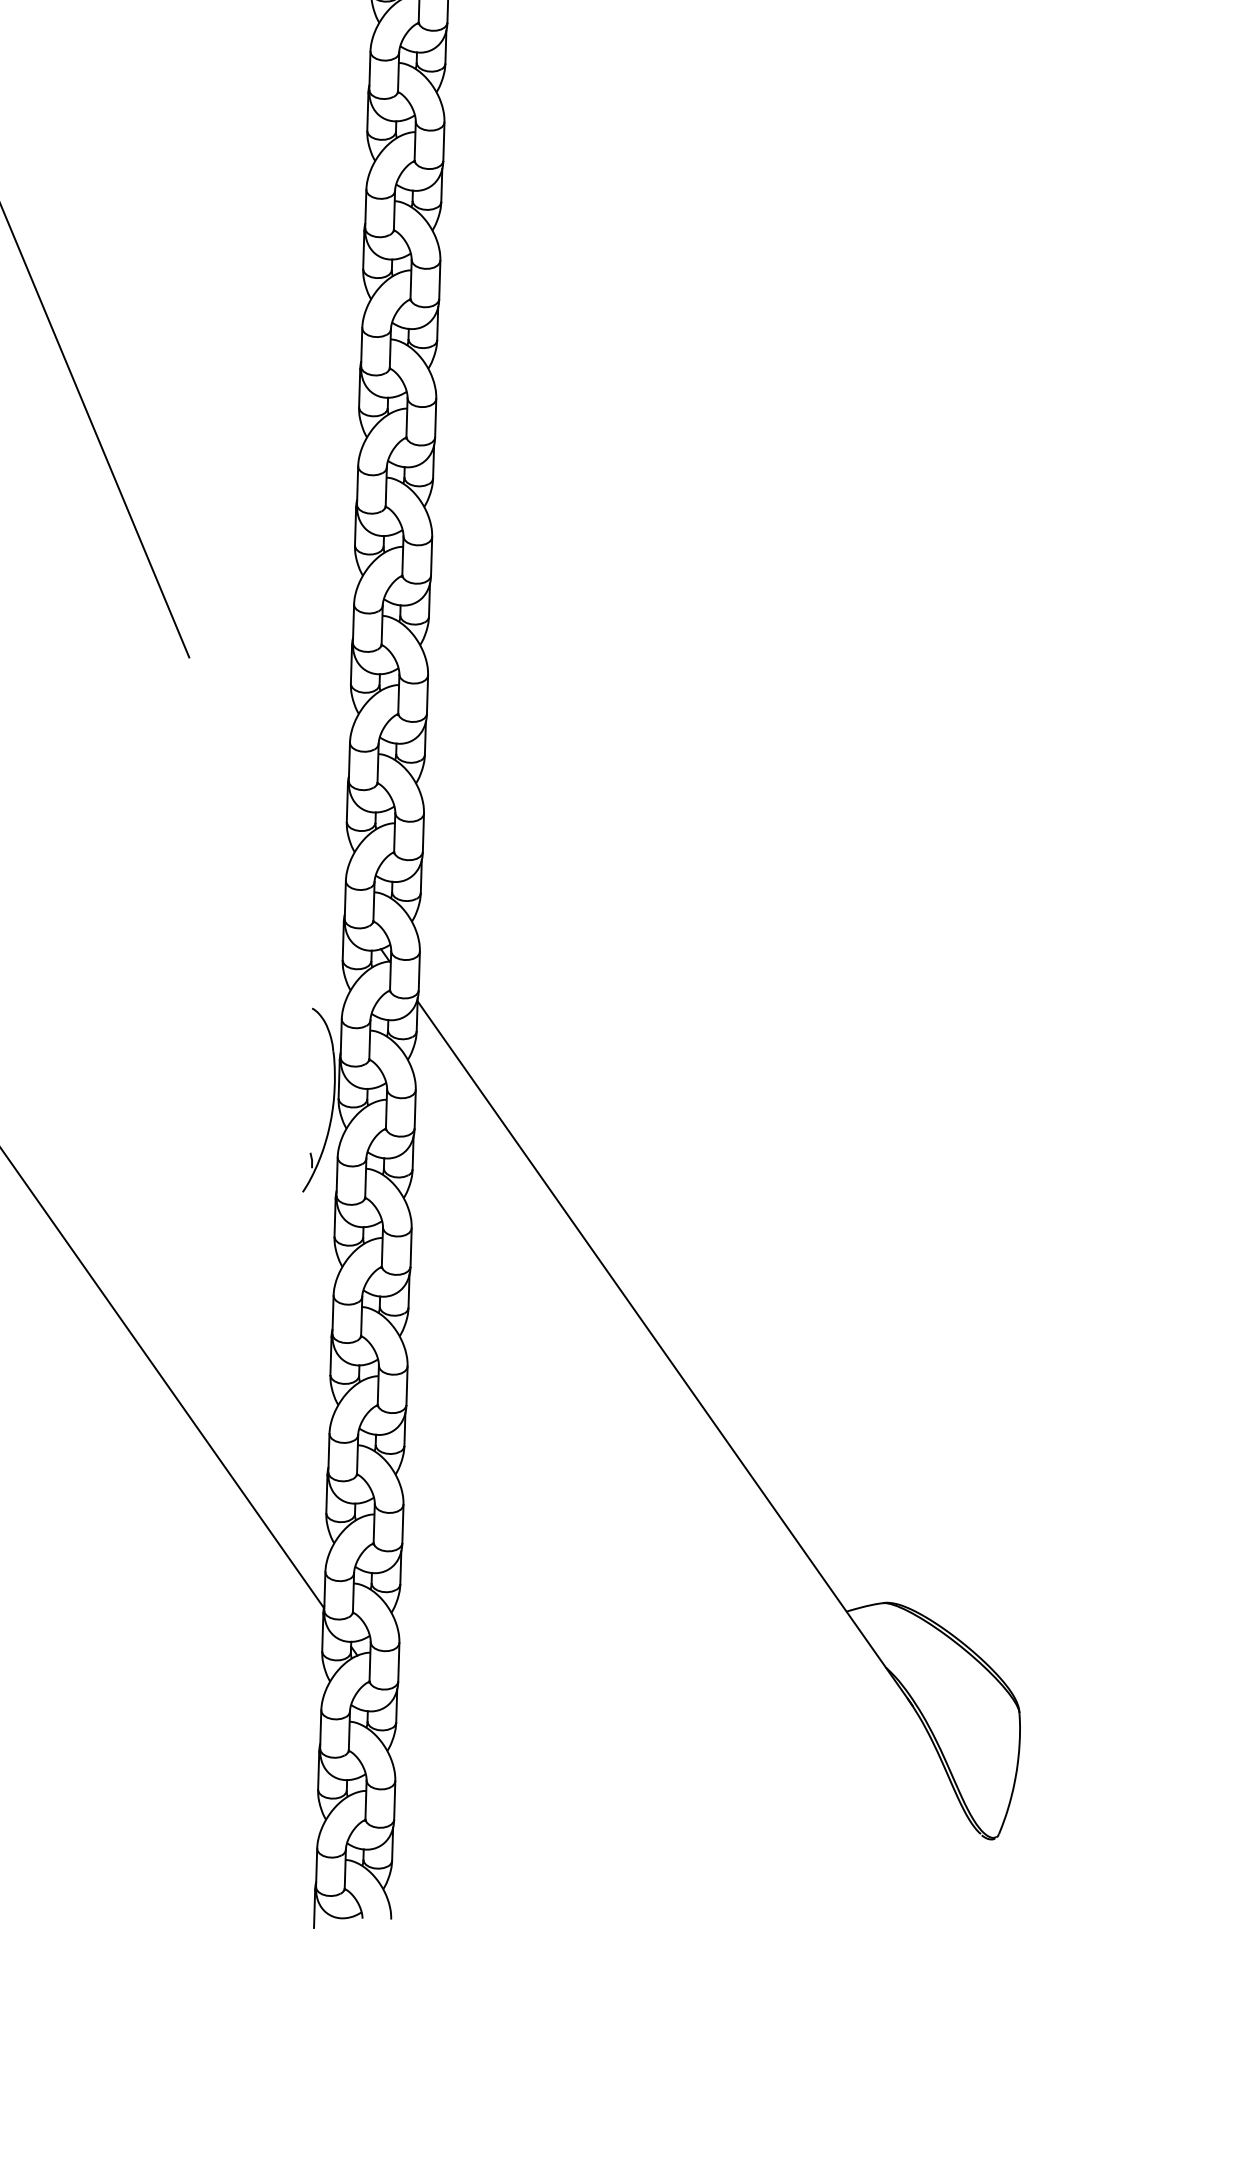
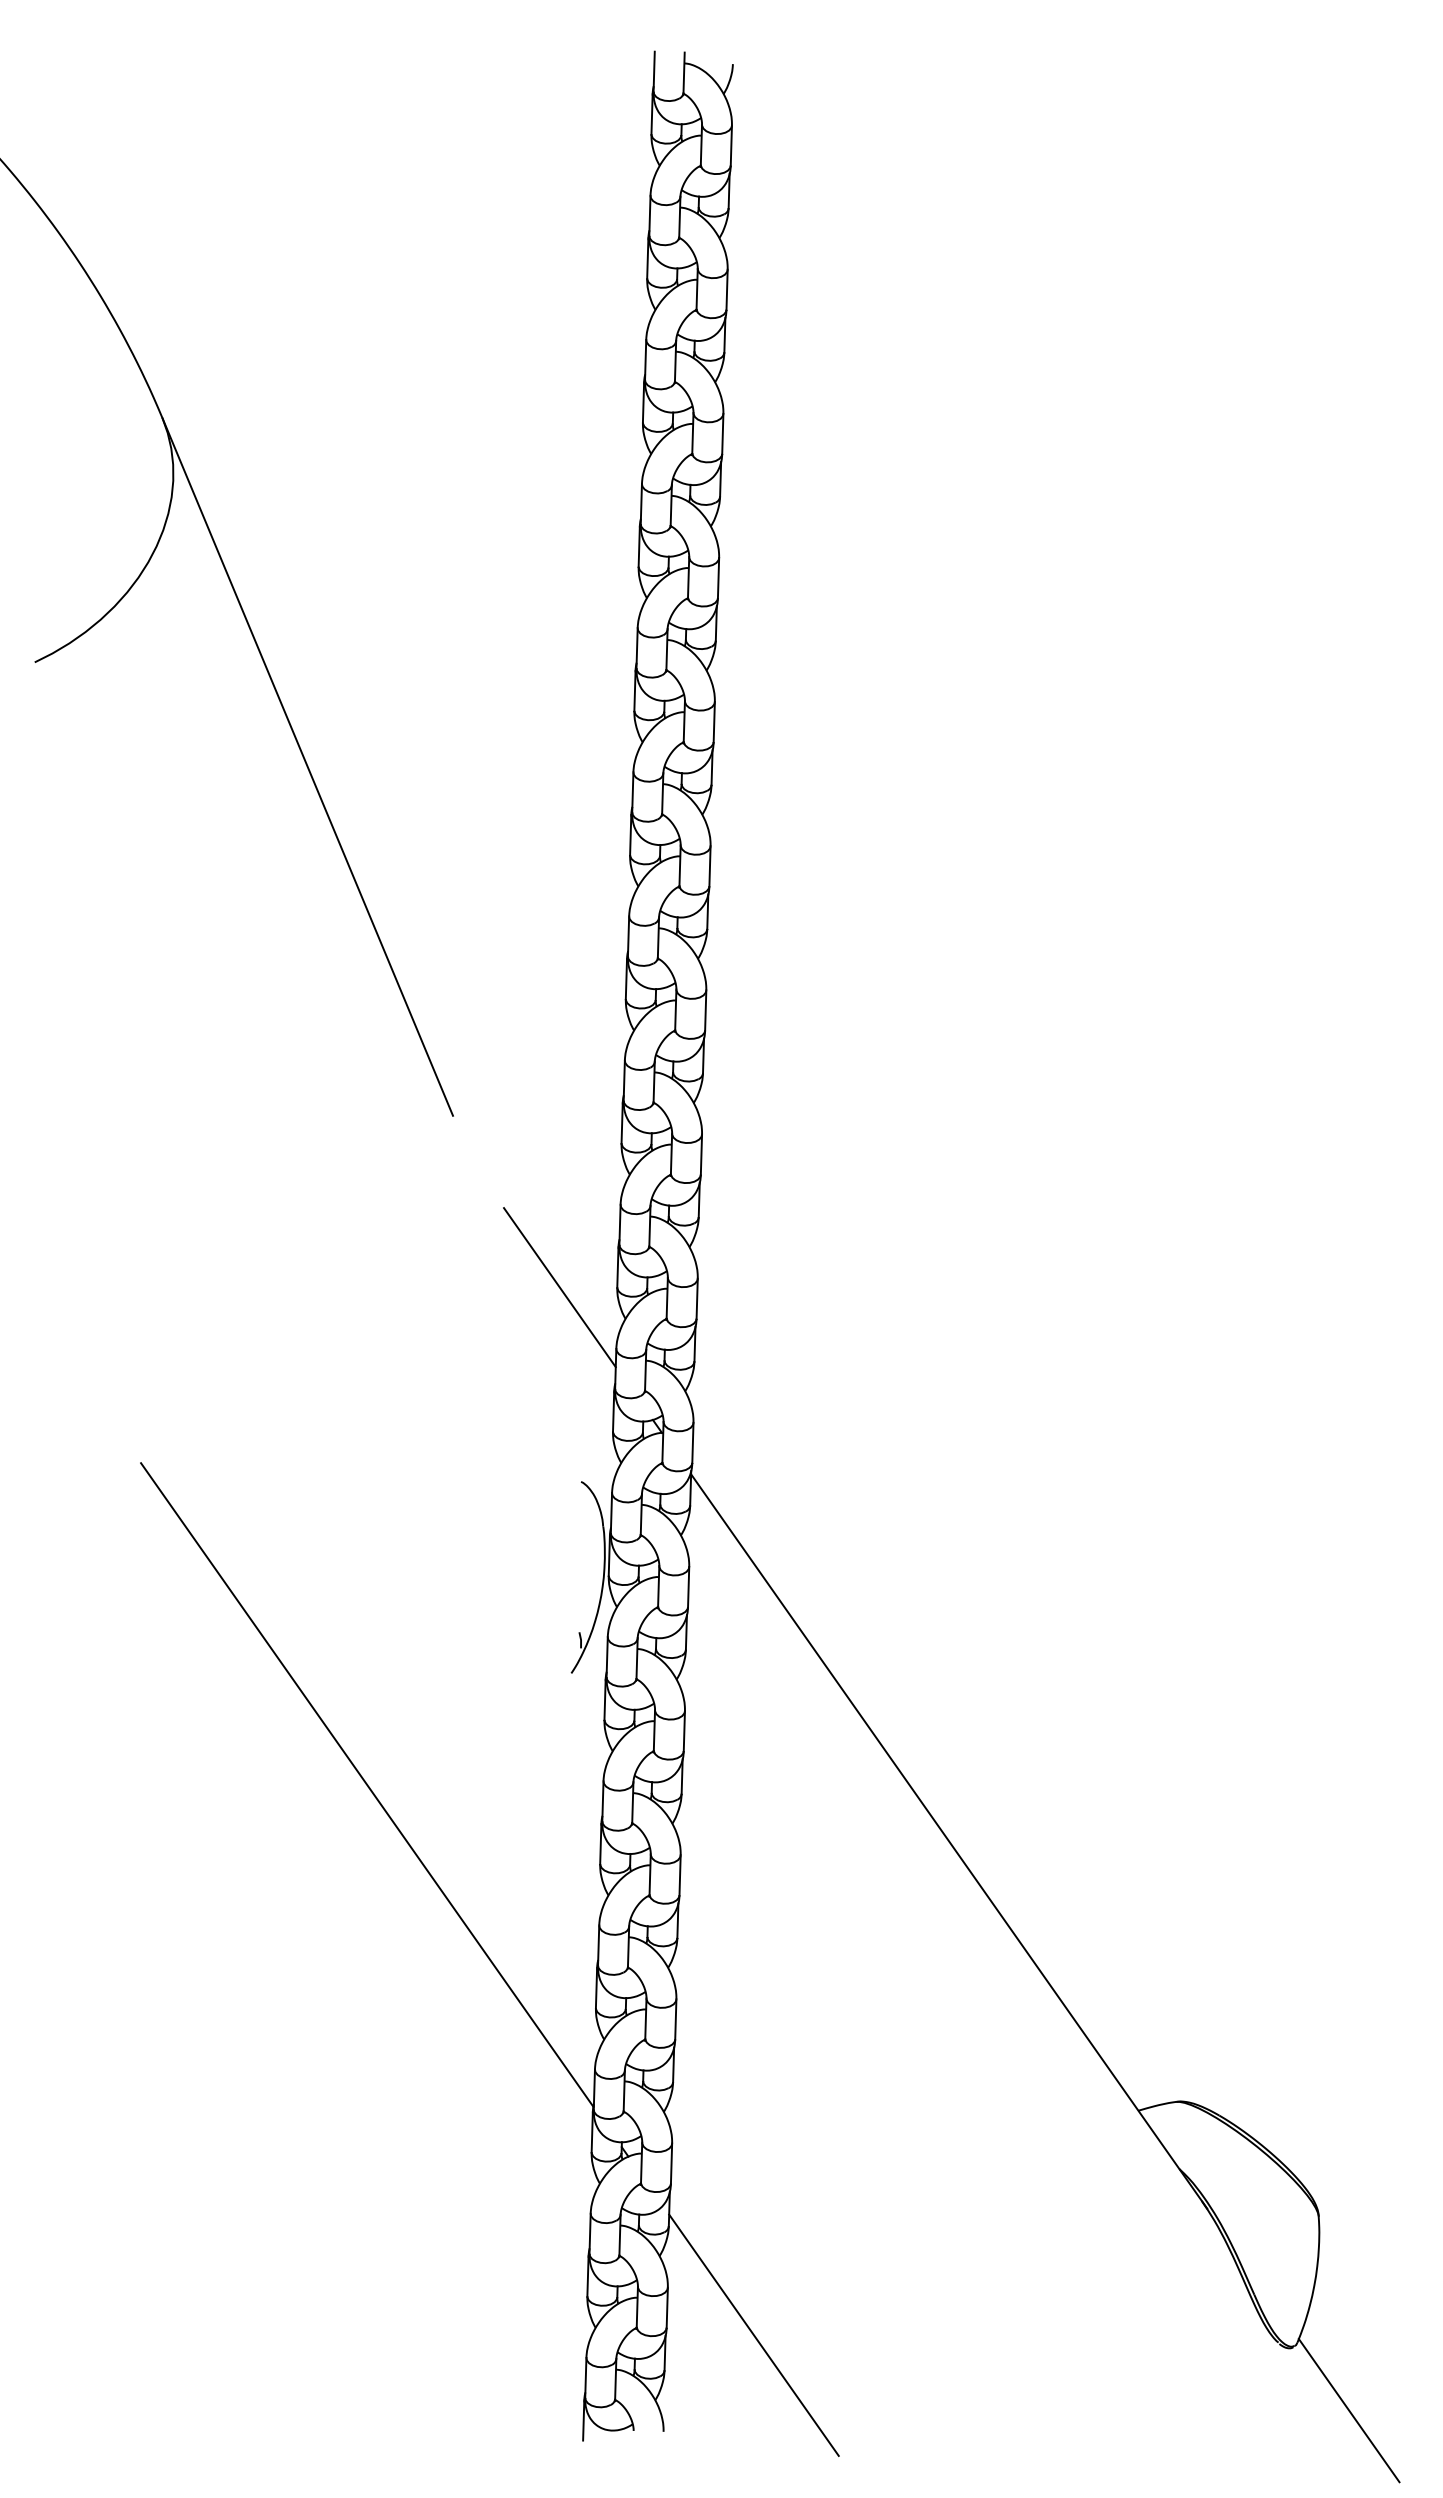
line: (291, 822) -> (559, 1287), added
line: (477, 1826) -> (753, 2334), added
line: (1048, 1899) -> (1348, 2410), added

